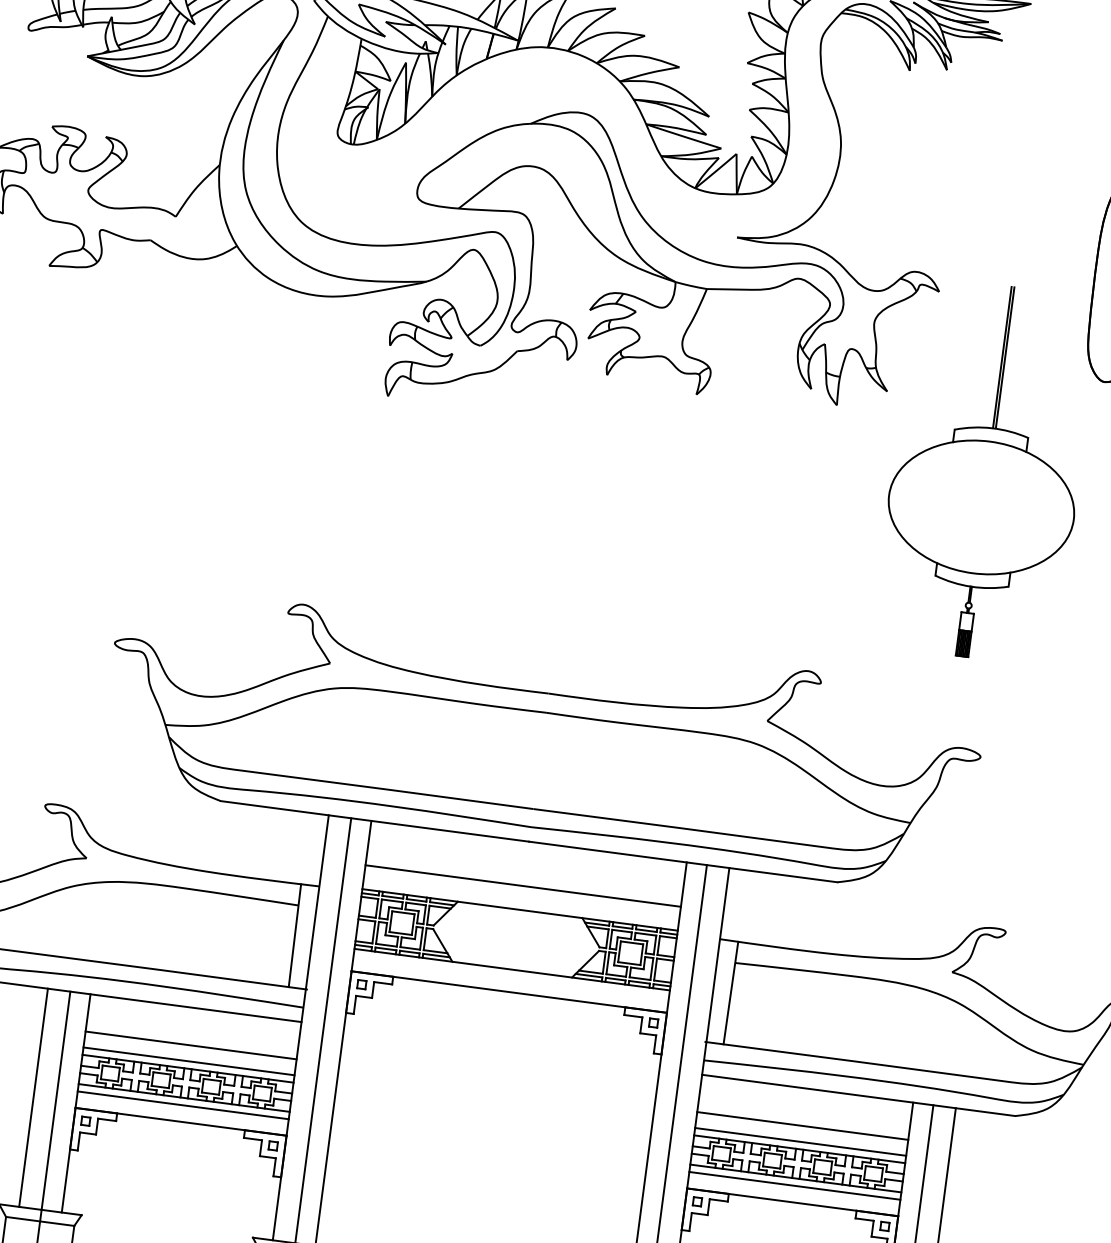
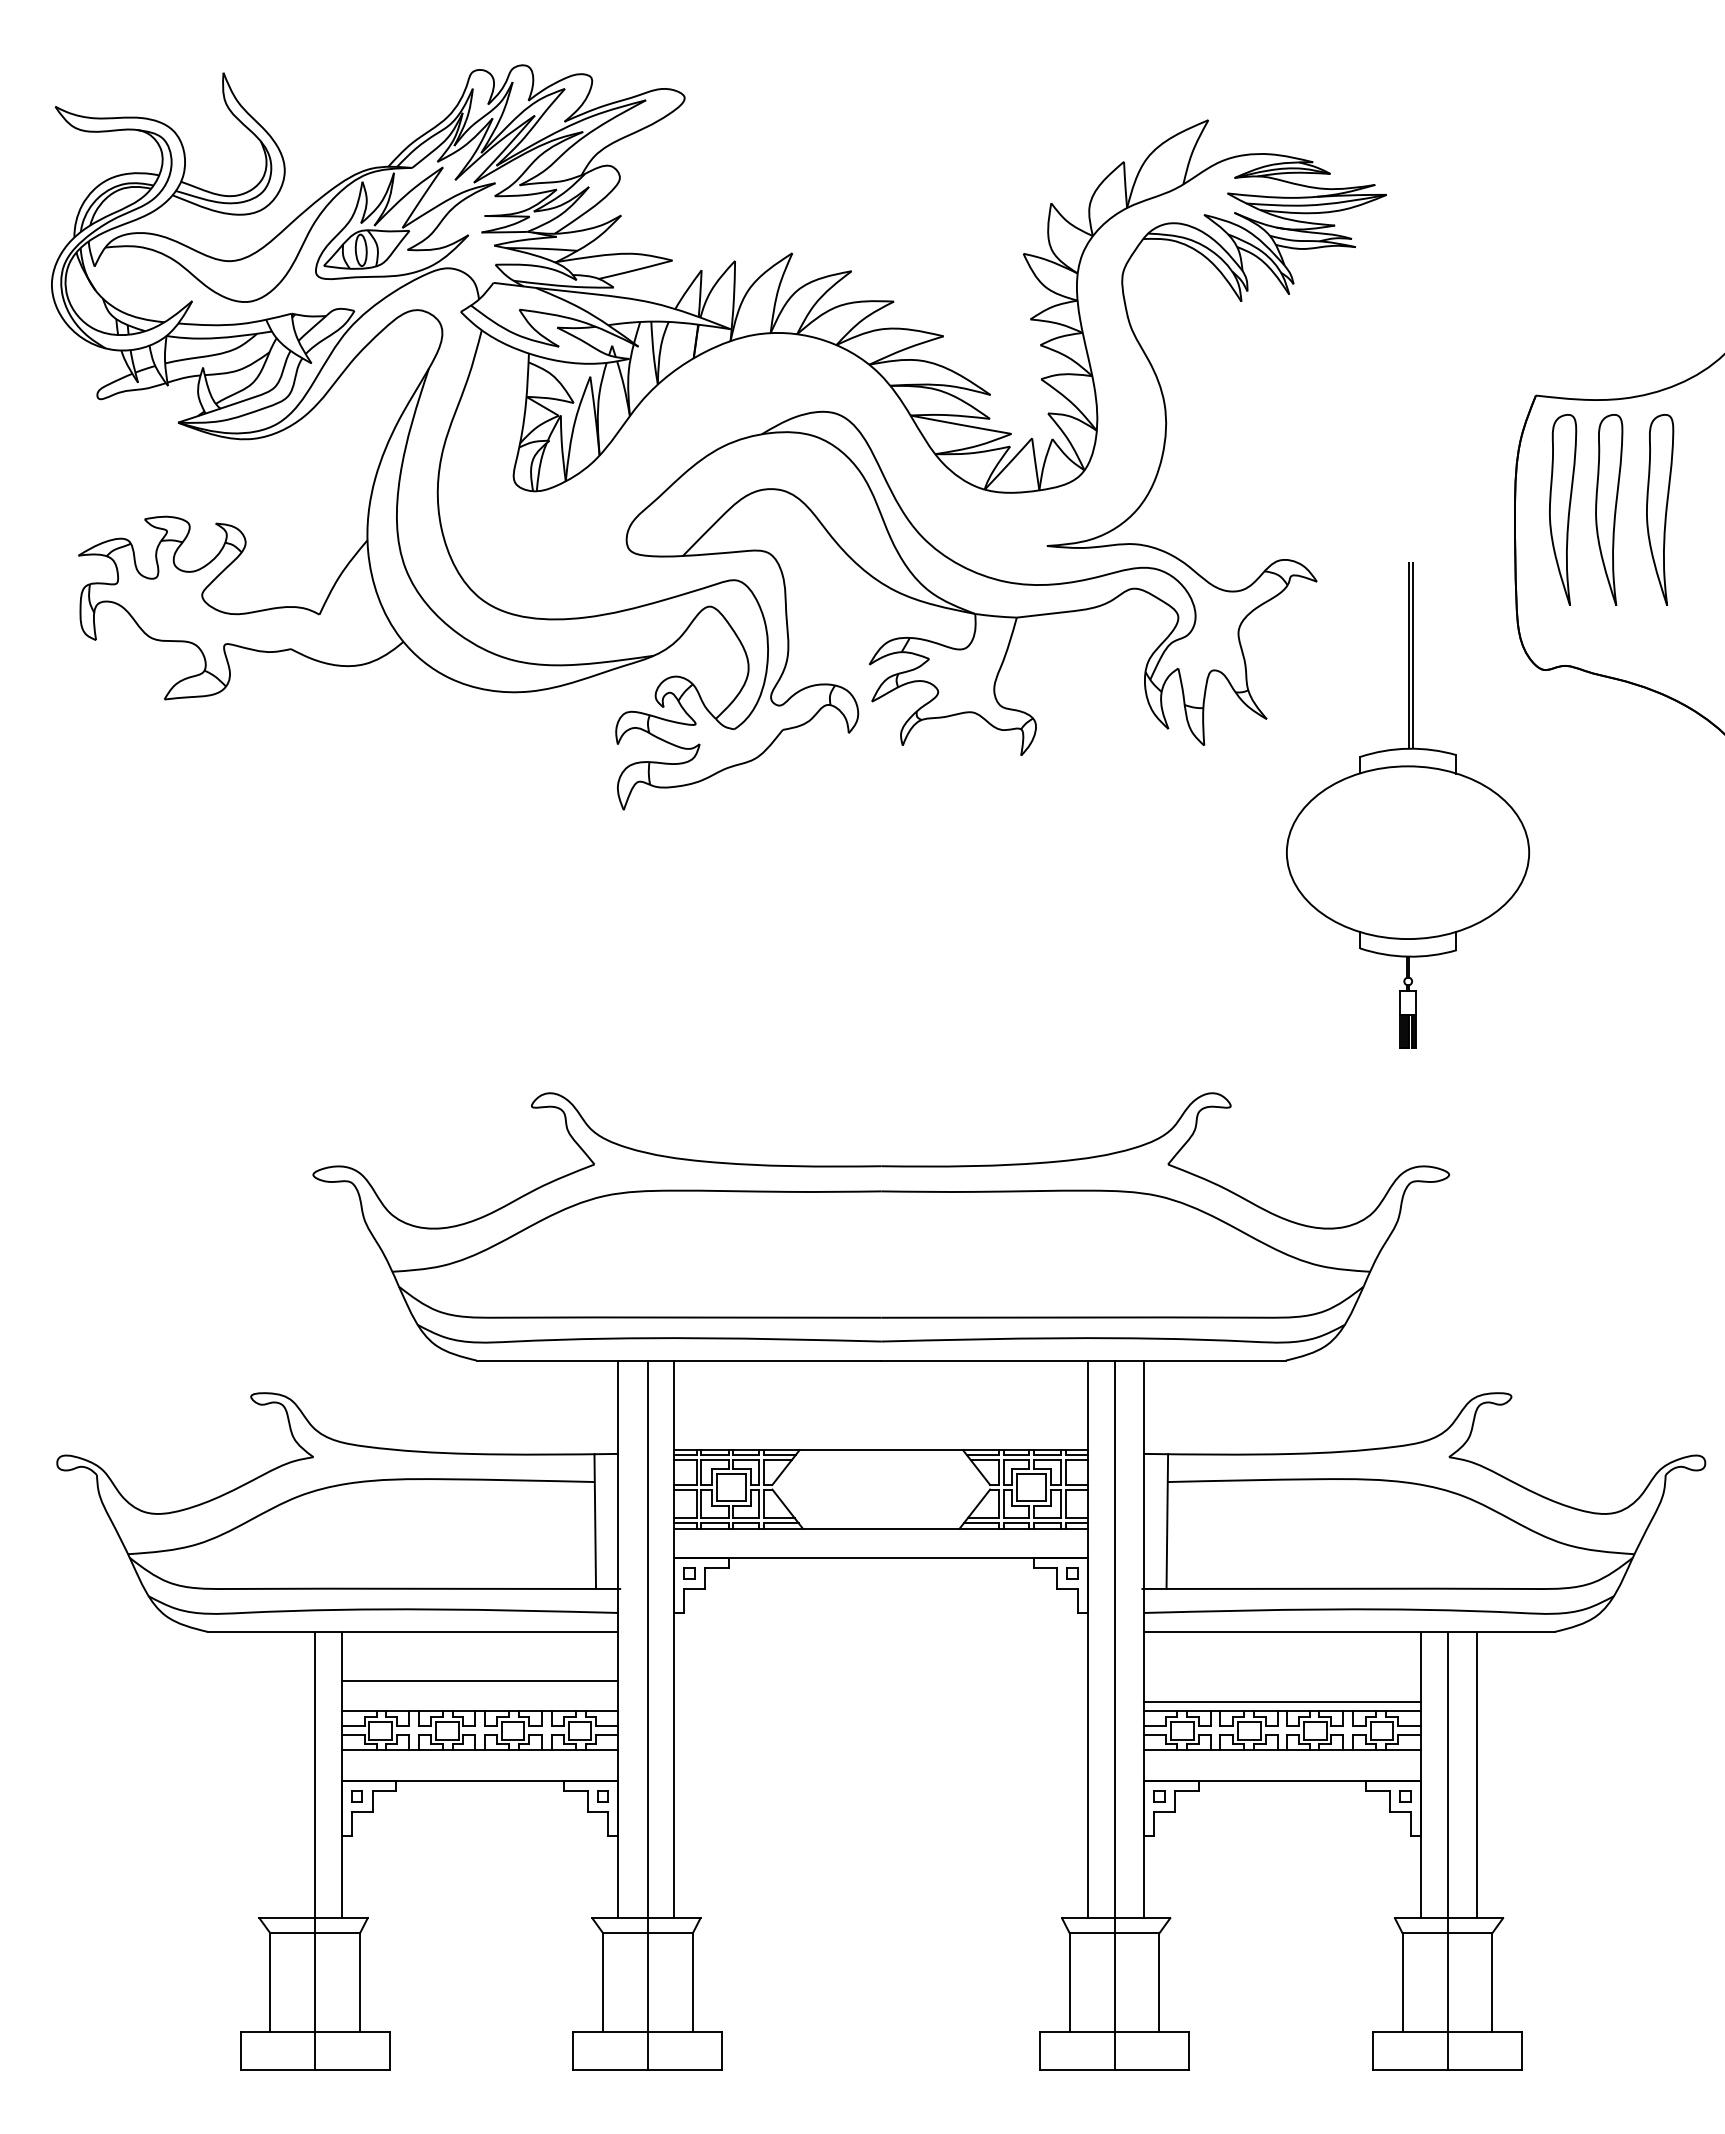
line: (523, 885) -> (881, 1418), removed
line: (188, 1061) -> (479, 1701), removed
line: (33, 1097) -> (285, 1774), removed
line: (182, 1105) -> (479, 1759), removed
line: (802, 1125) -> (1282, 1680), removed
line: (794, 1185) -> (1282, 1759), removed

